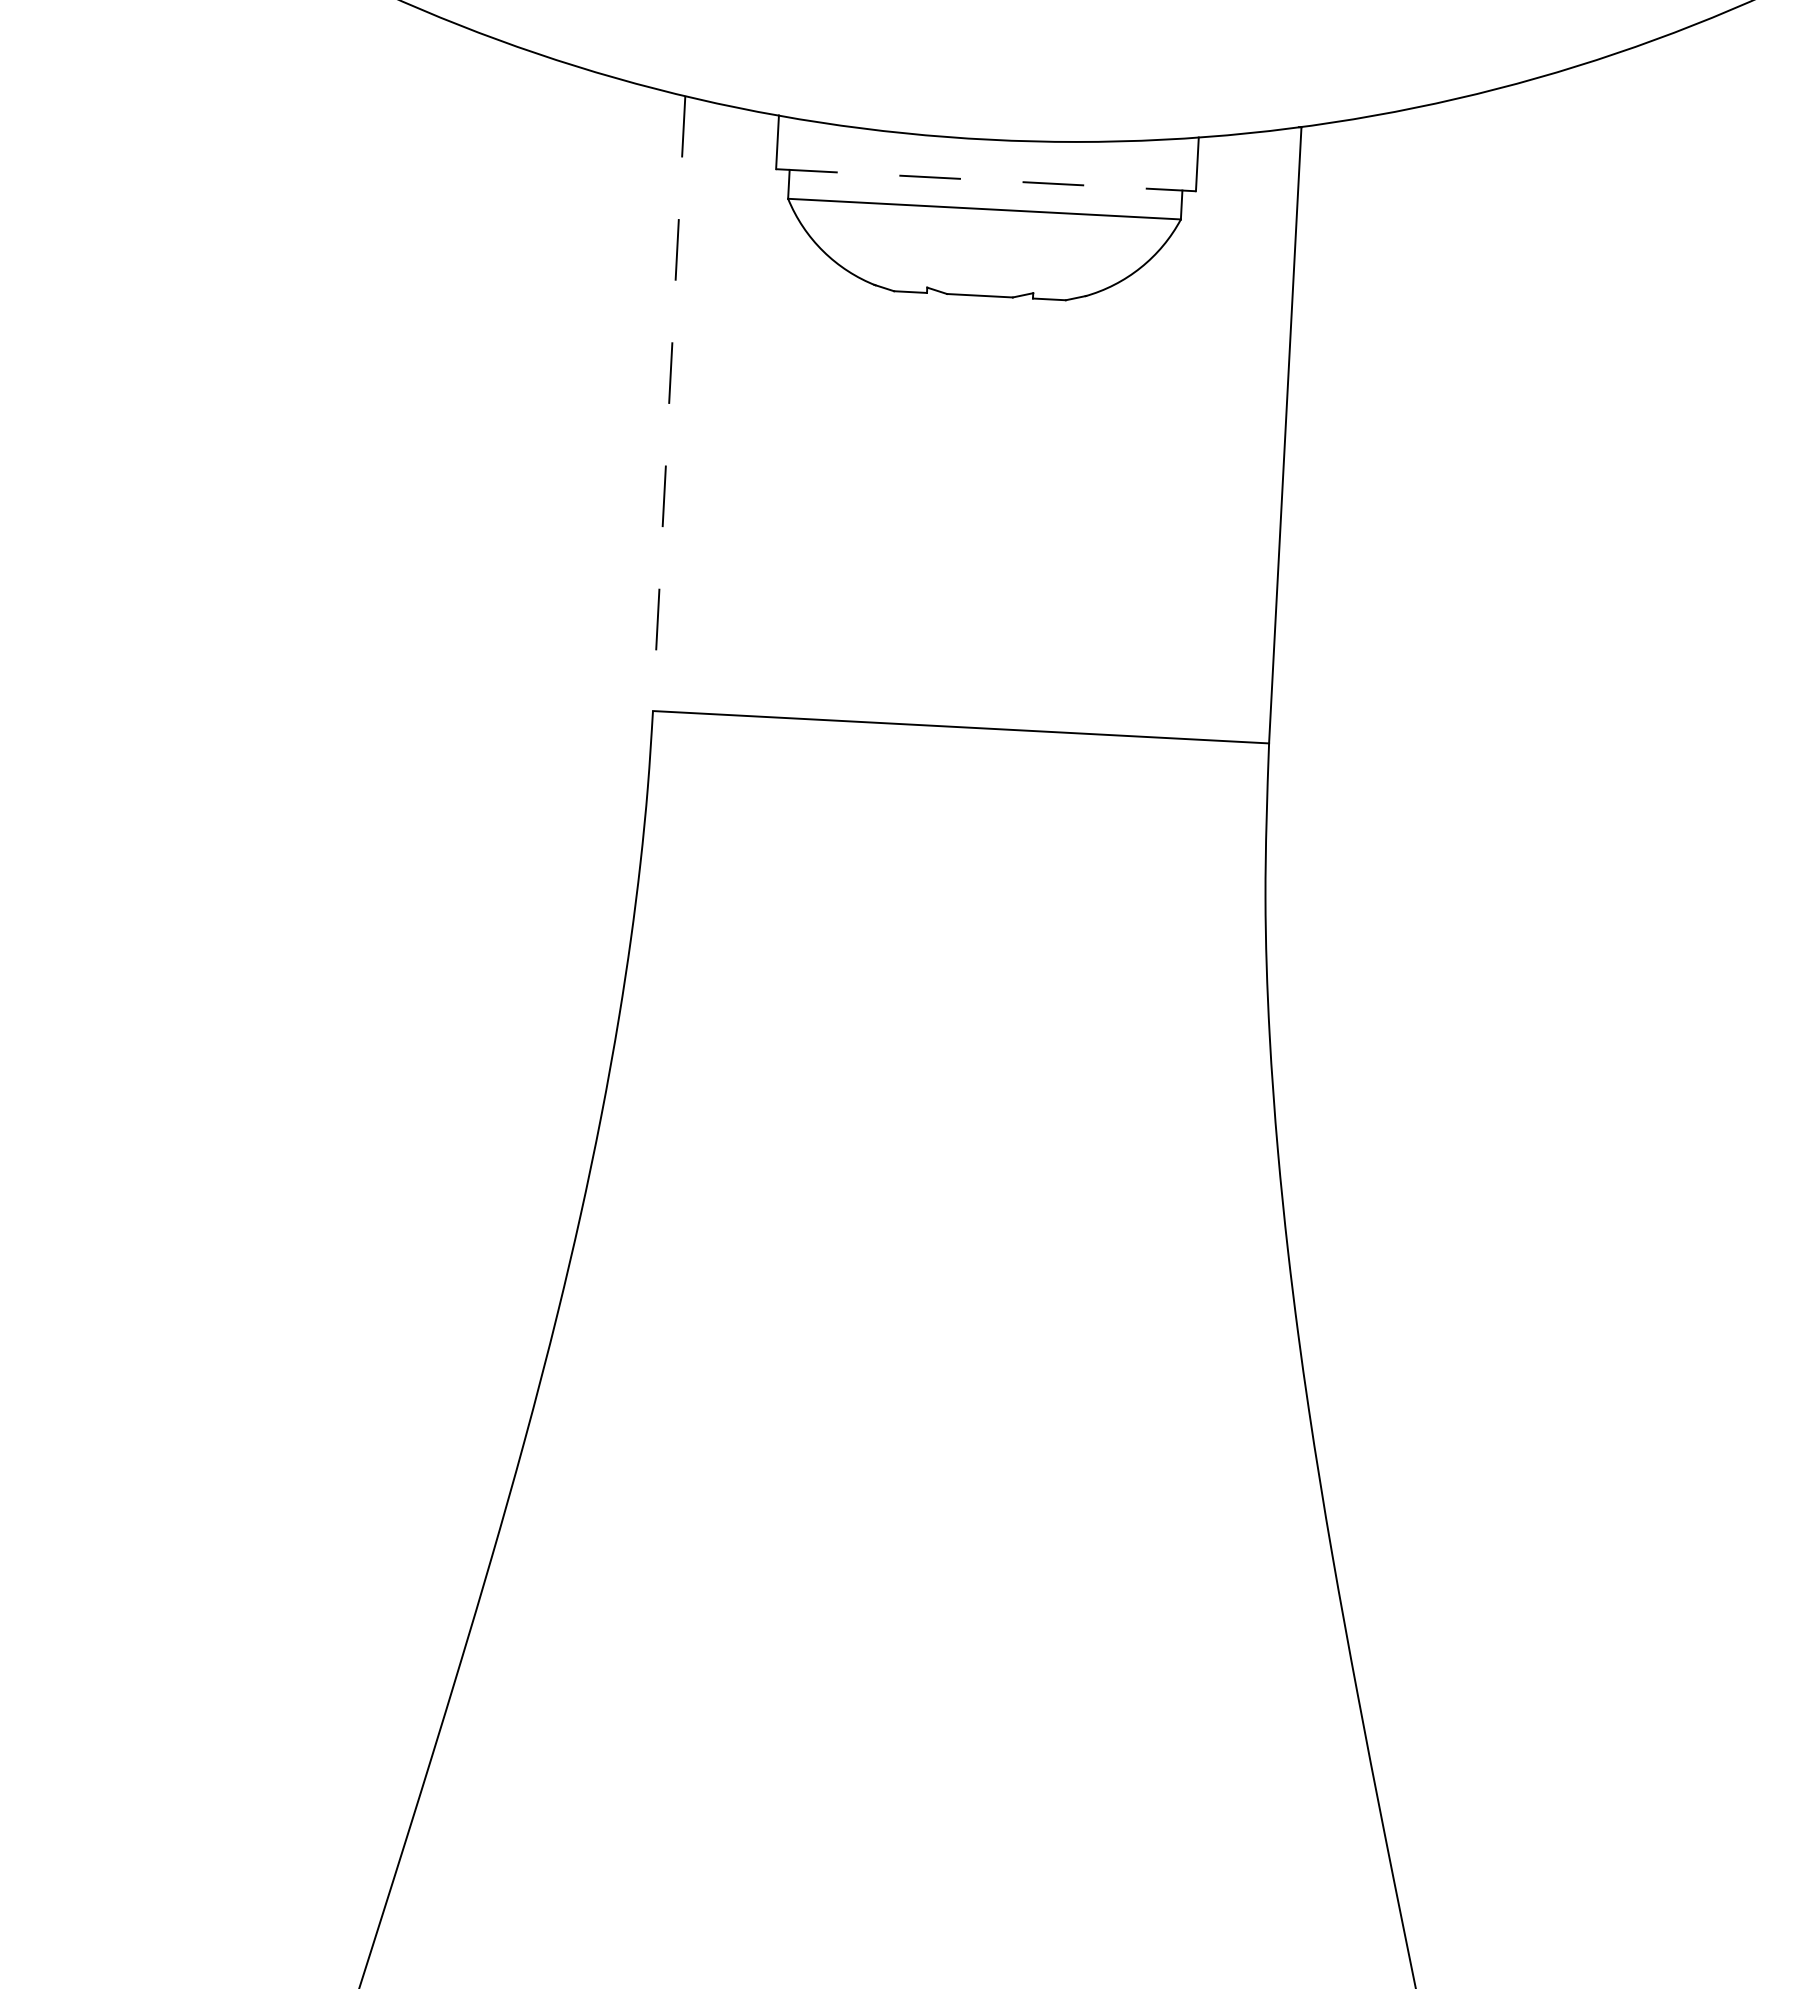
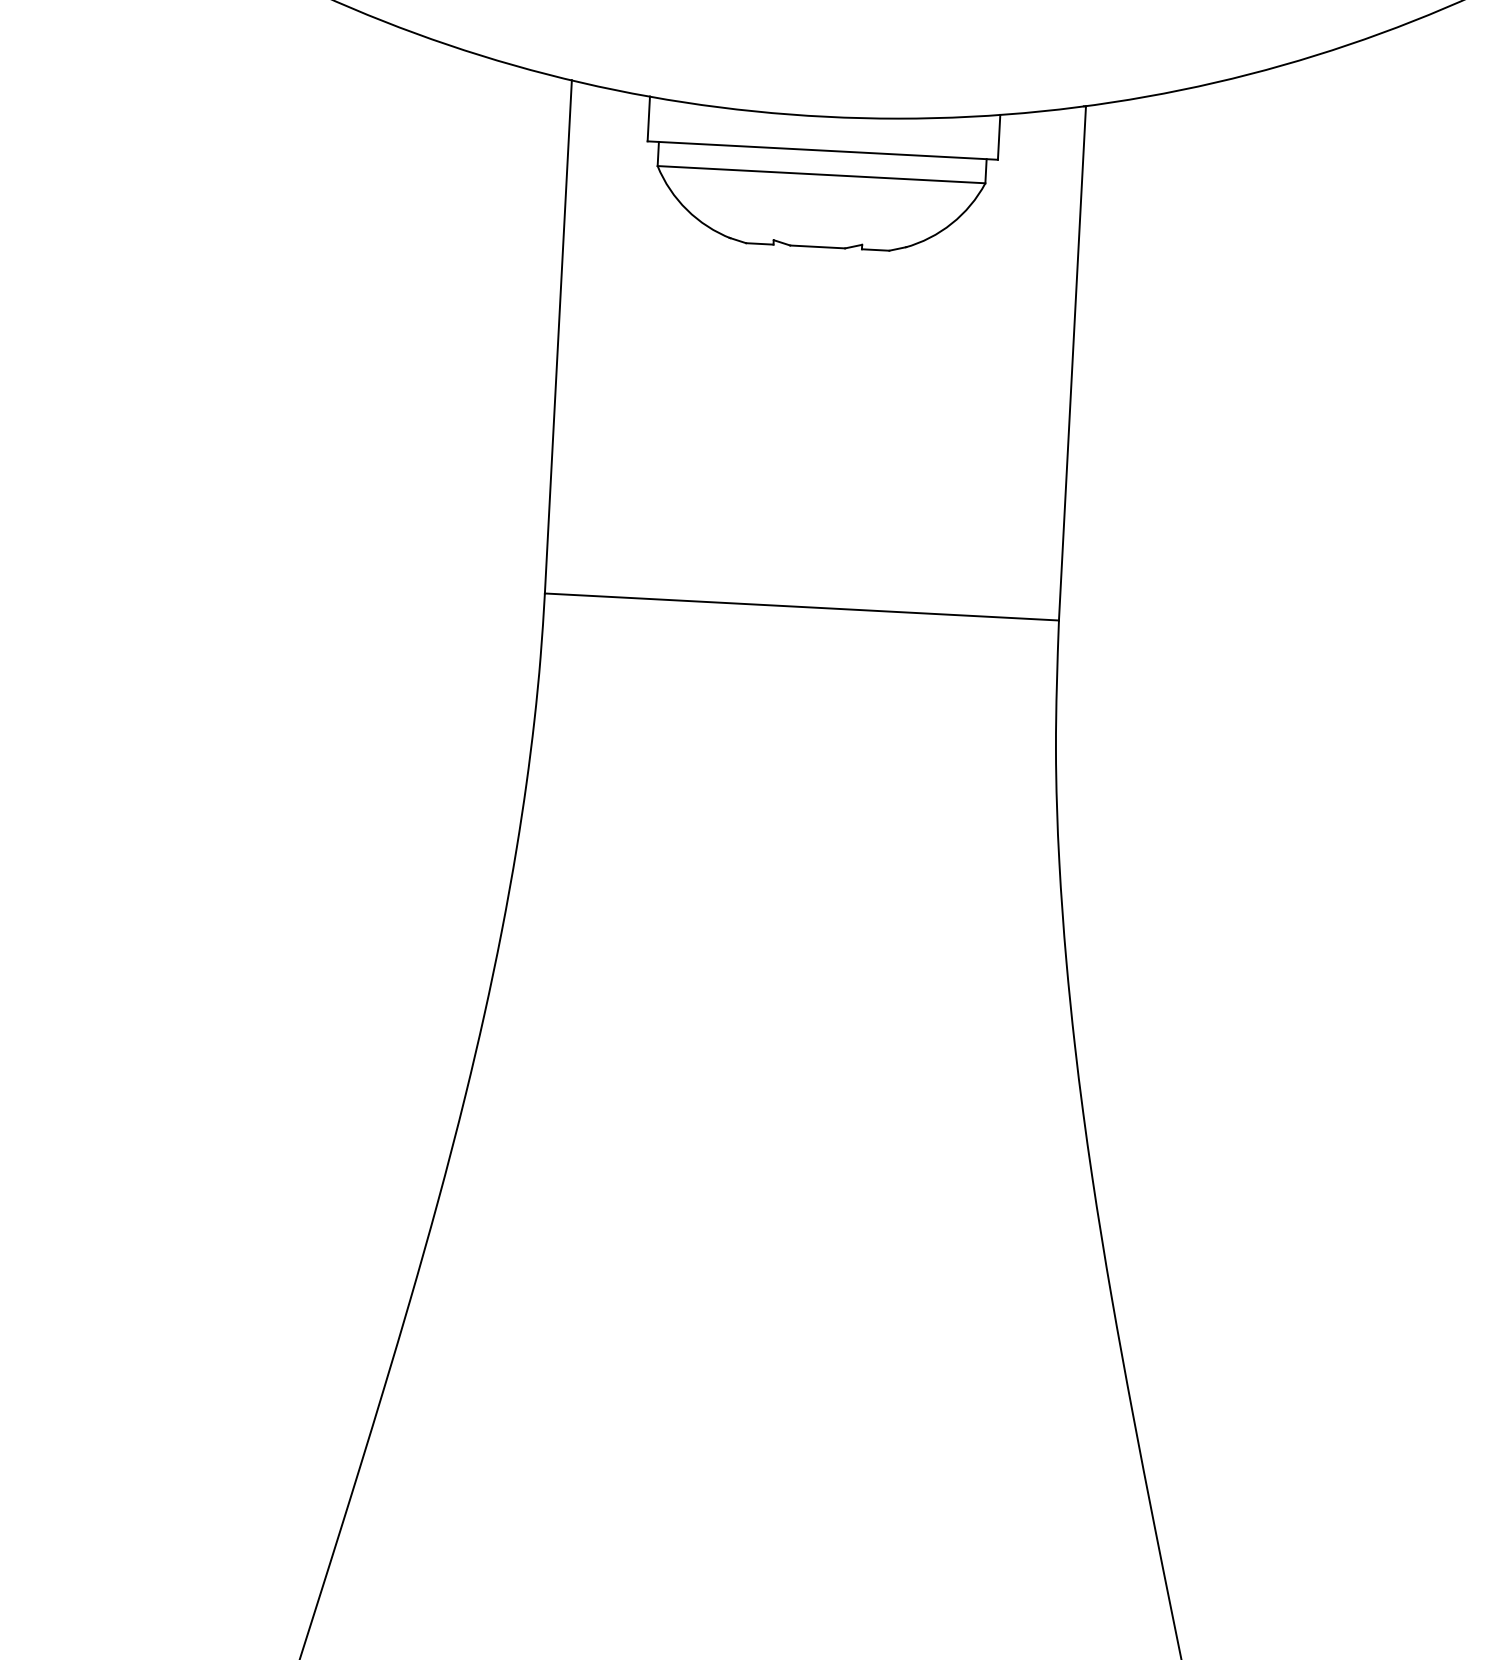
line: (986, 180) -> (823, 150), dashed -> solid
line: (669, 403) -> (558, 336), dashed -> solid

